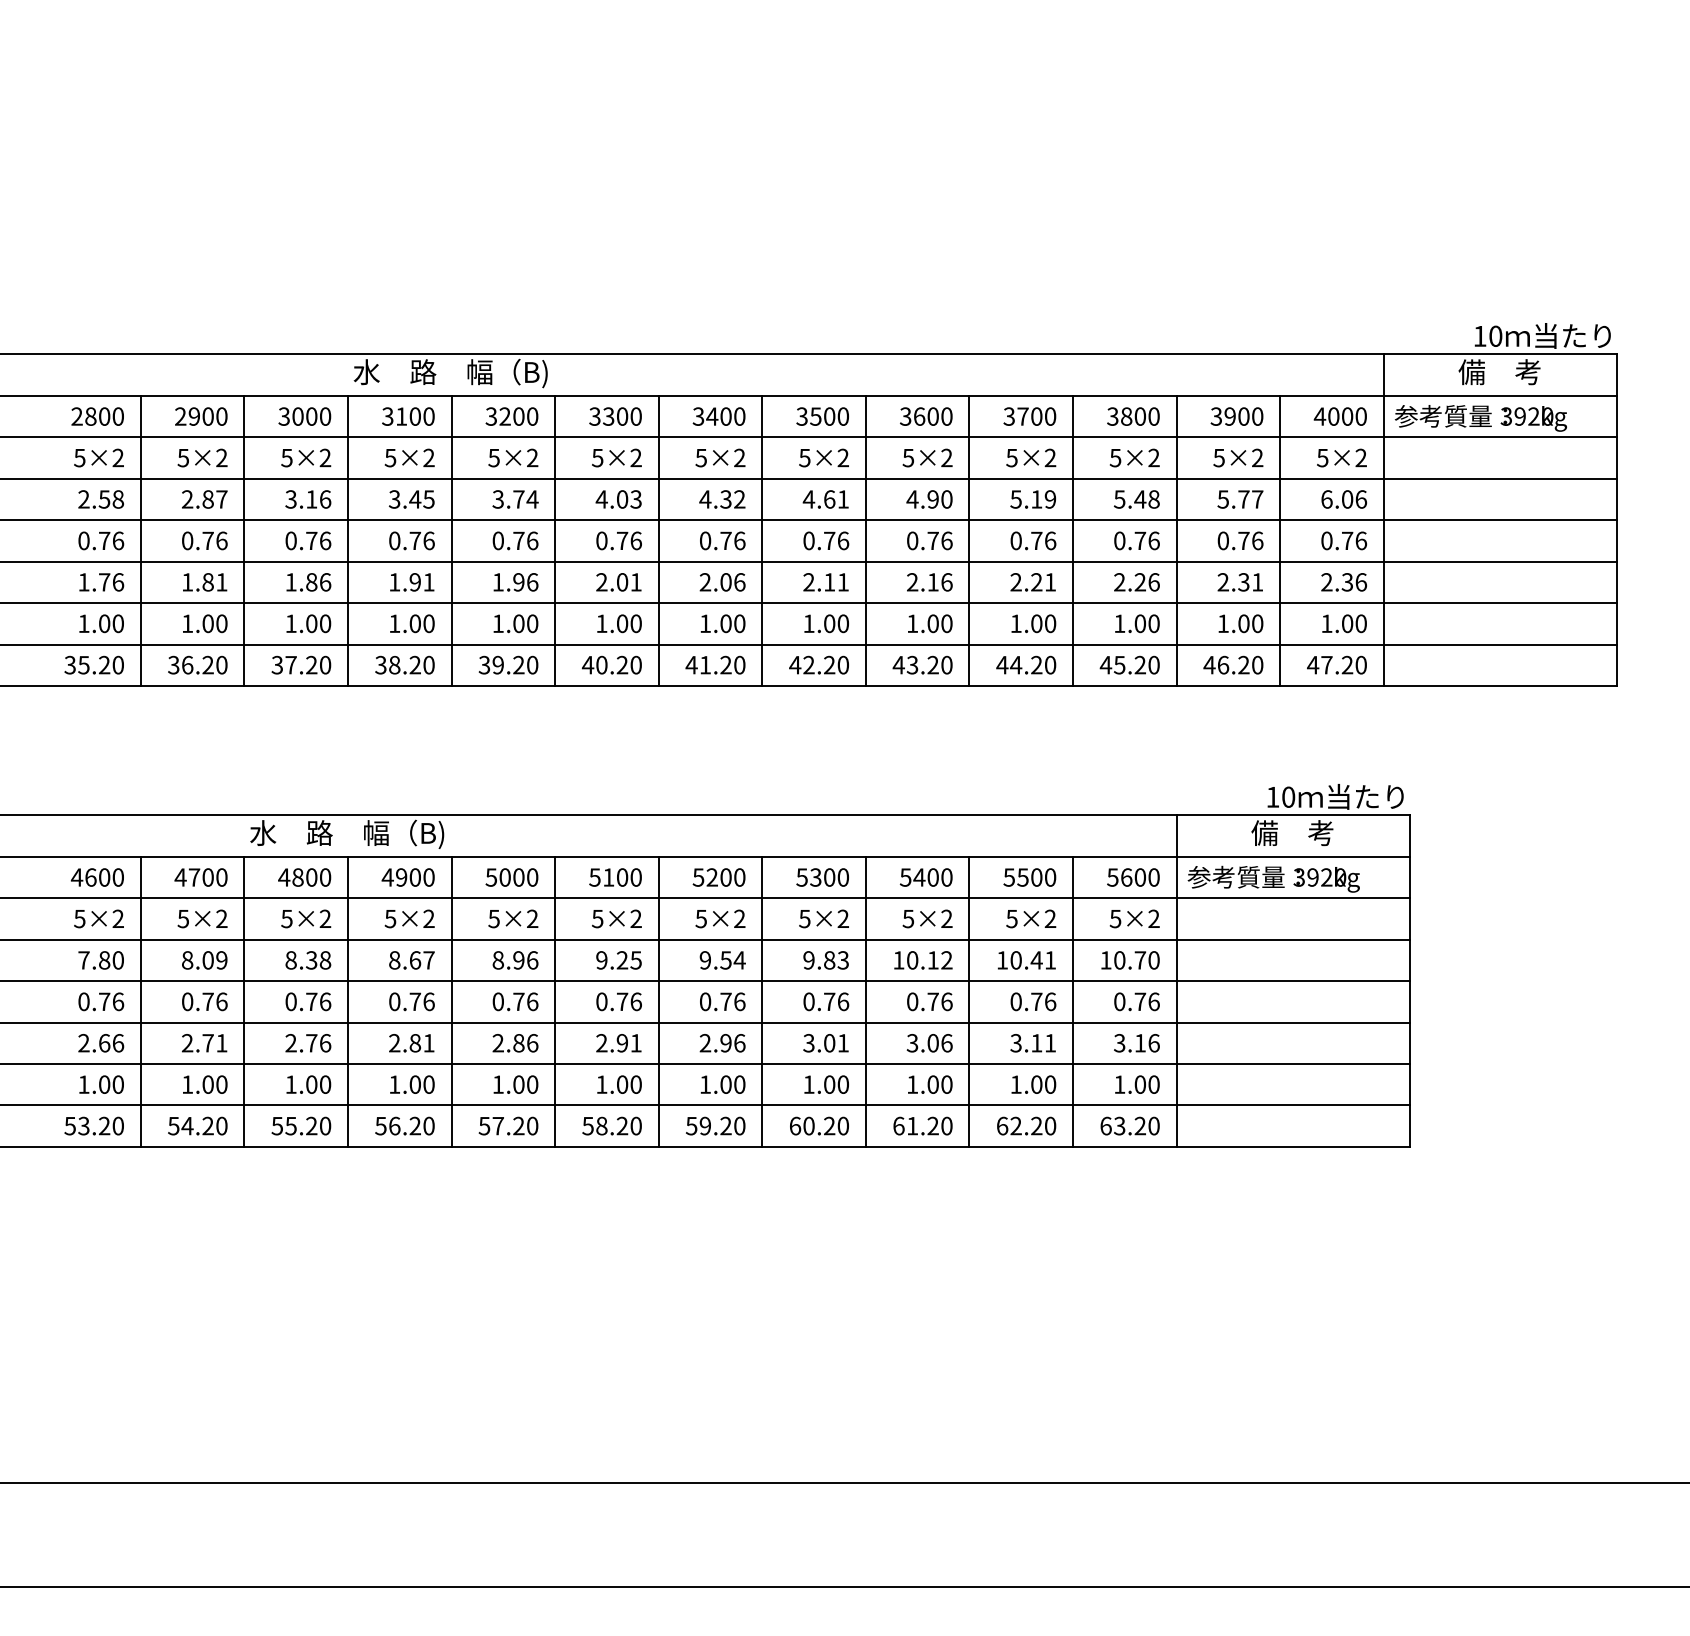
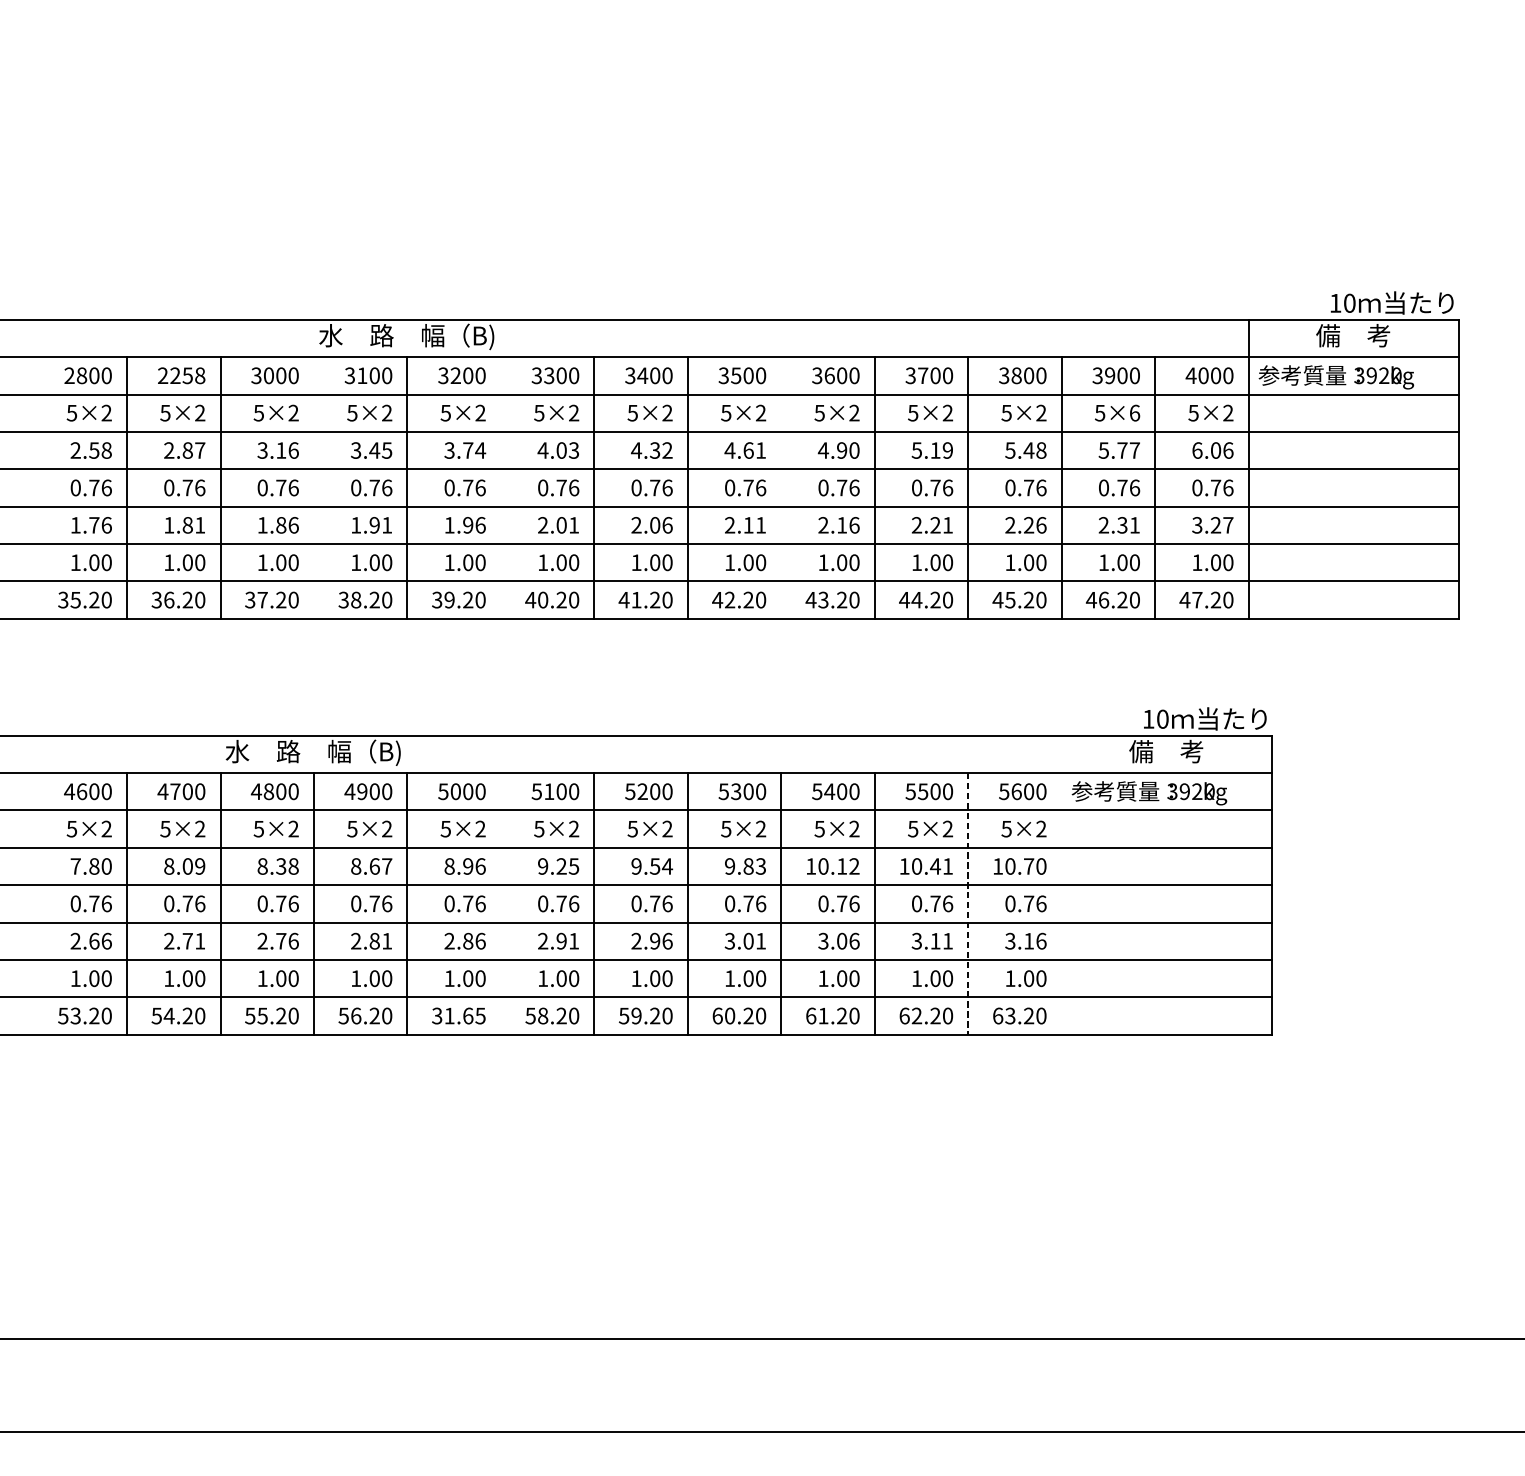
text: (207, 416) -> (187, 375), 2900 -> 2258
text: (1257, 457) -> (1134, 412), 5×2 -> 5×6
line: (347, 540) -> (313, 487), removed
line: (555, 540) -> (501, 487), removed
line: (865, 540) -> (780, 487), removed
text: (1344, 582) -> (1213, 525), 2.36 -> 3.27
line: (1176, 980) -> (1061, 884), removed
line: (555, 1001) -> (501, 903), removed
line: (1072, 1002) -> (967, 904), solid -> dashed
text: (508, 1125) -> (458, 1015), 57.20 -> 31.65

